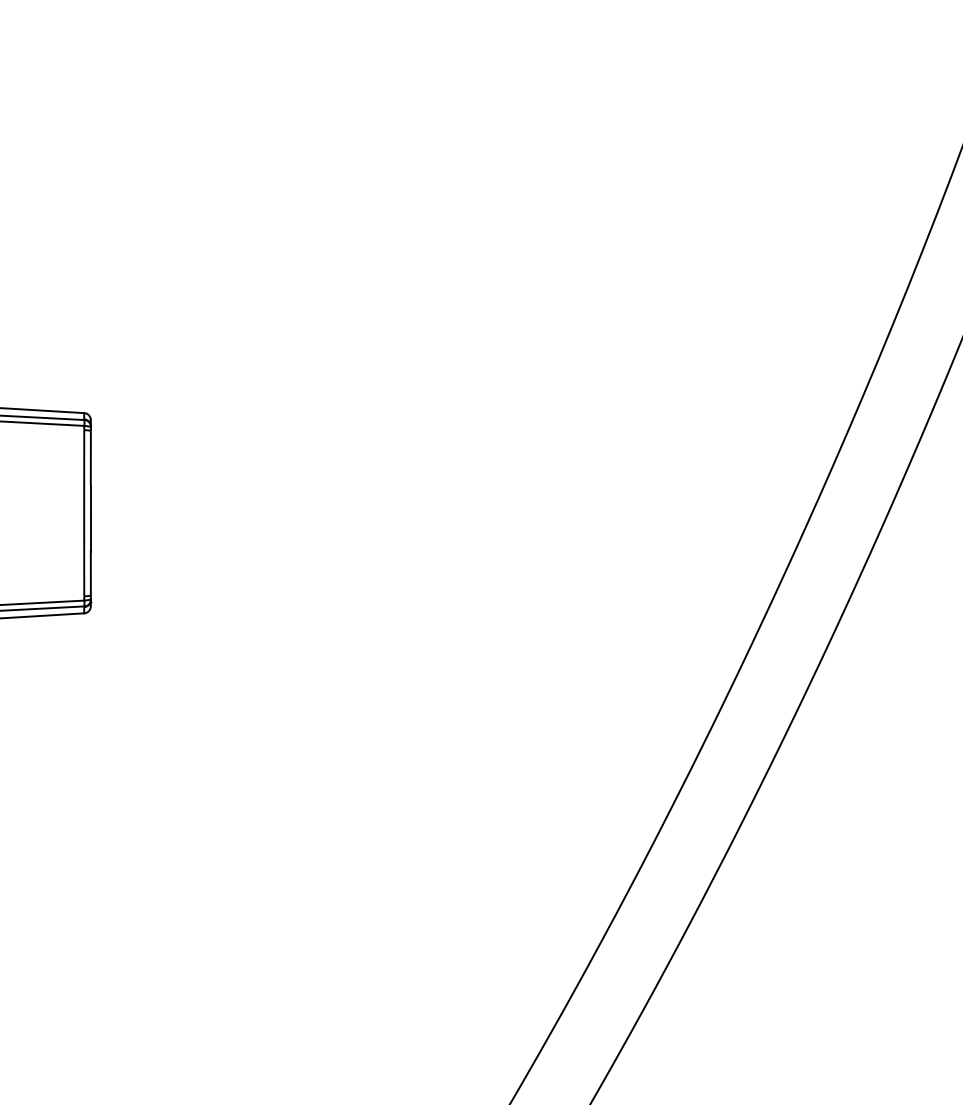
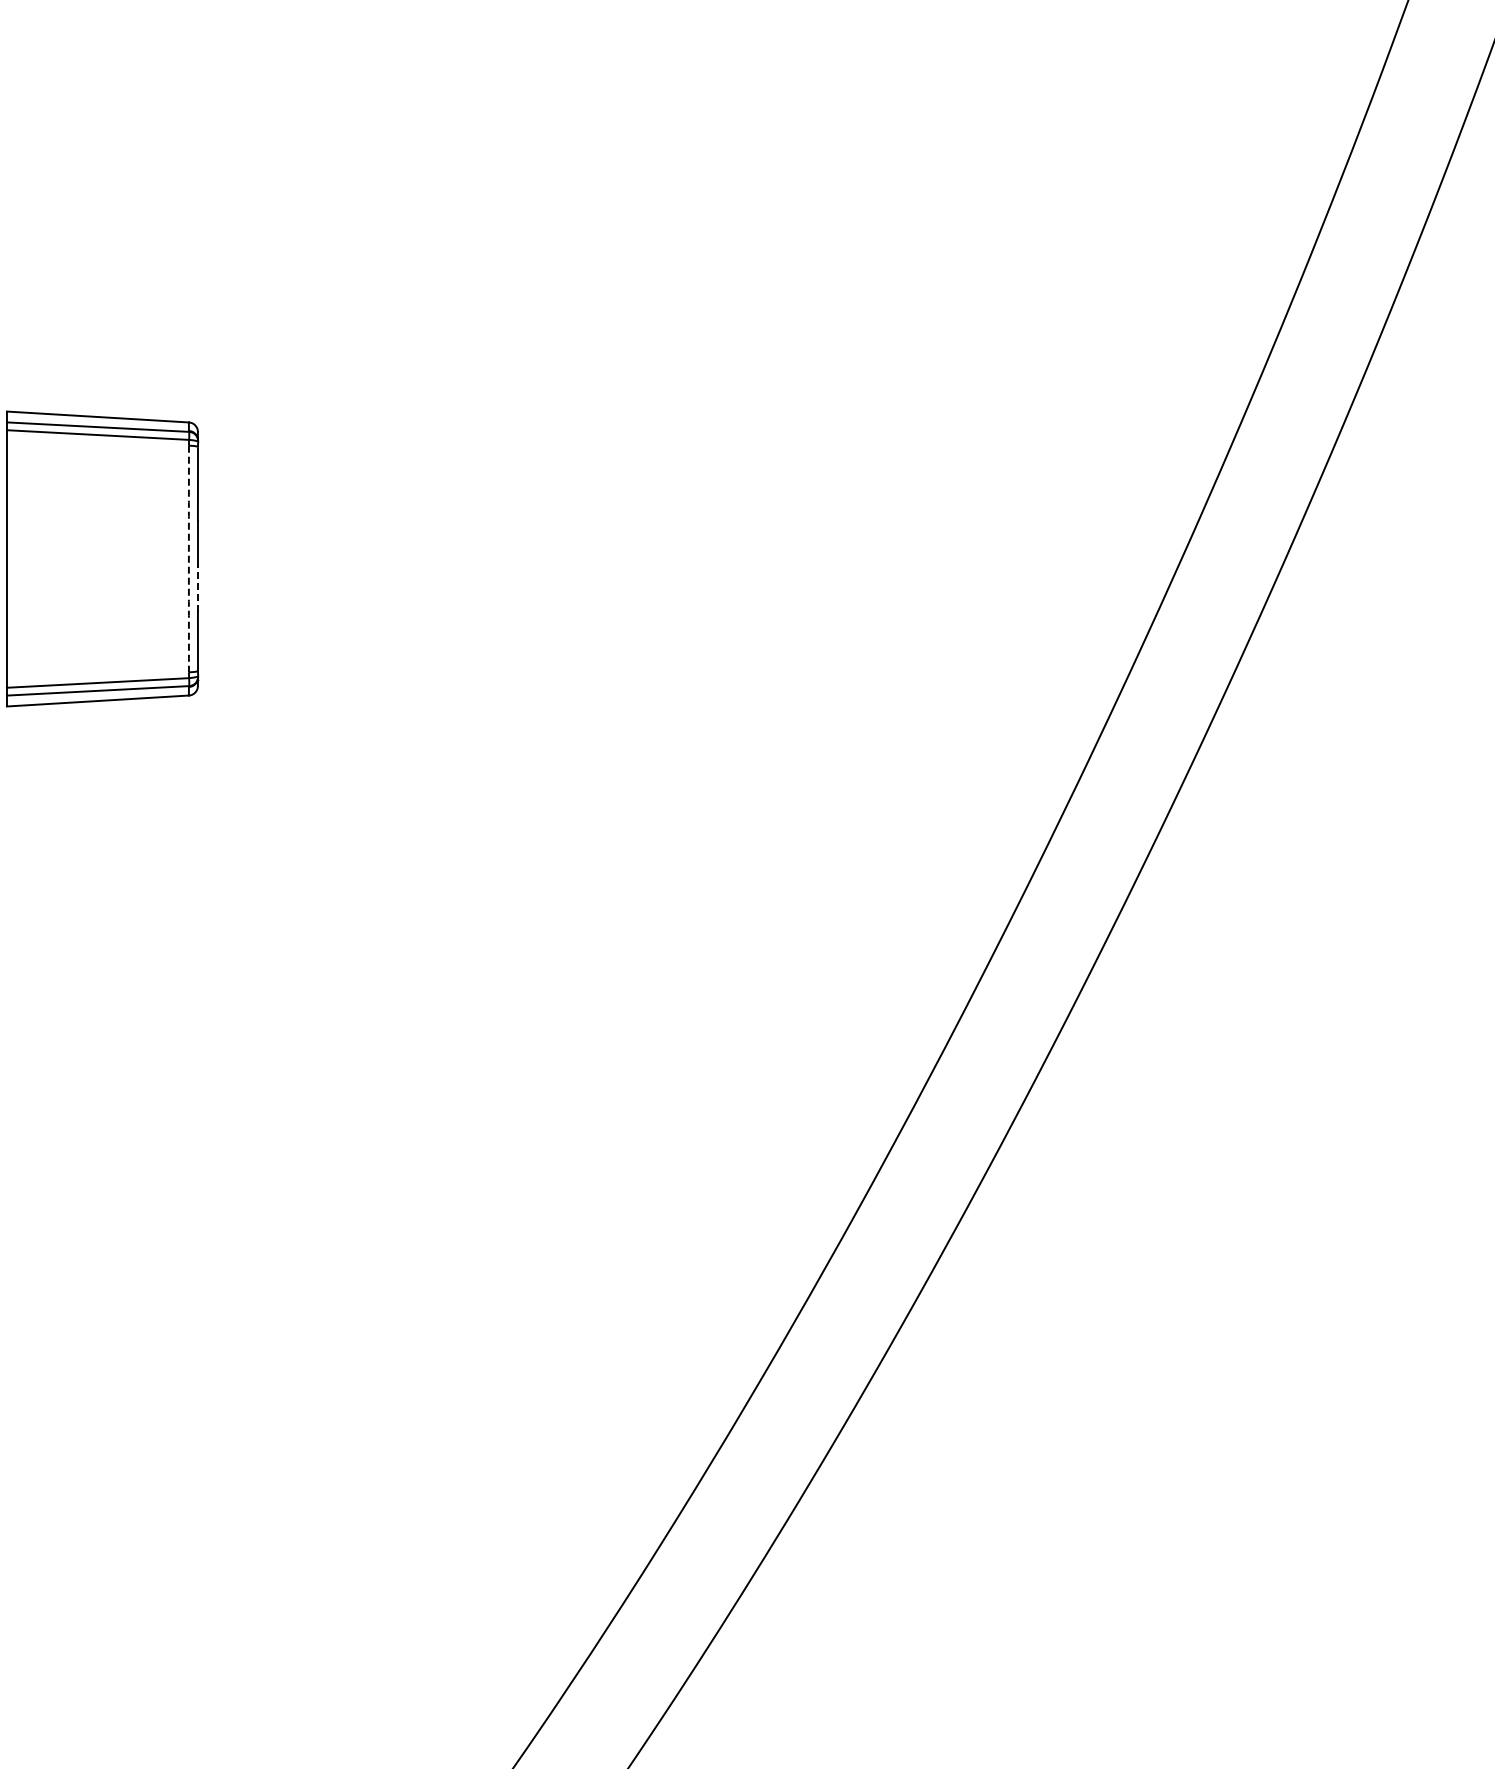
arc: (83, 513) -> (188, 559), solid -> dashed
line: (90, 535) -> (197, 589), solid -> dashed

